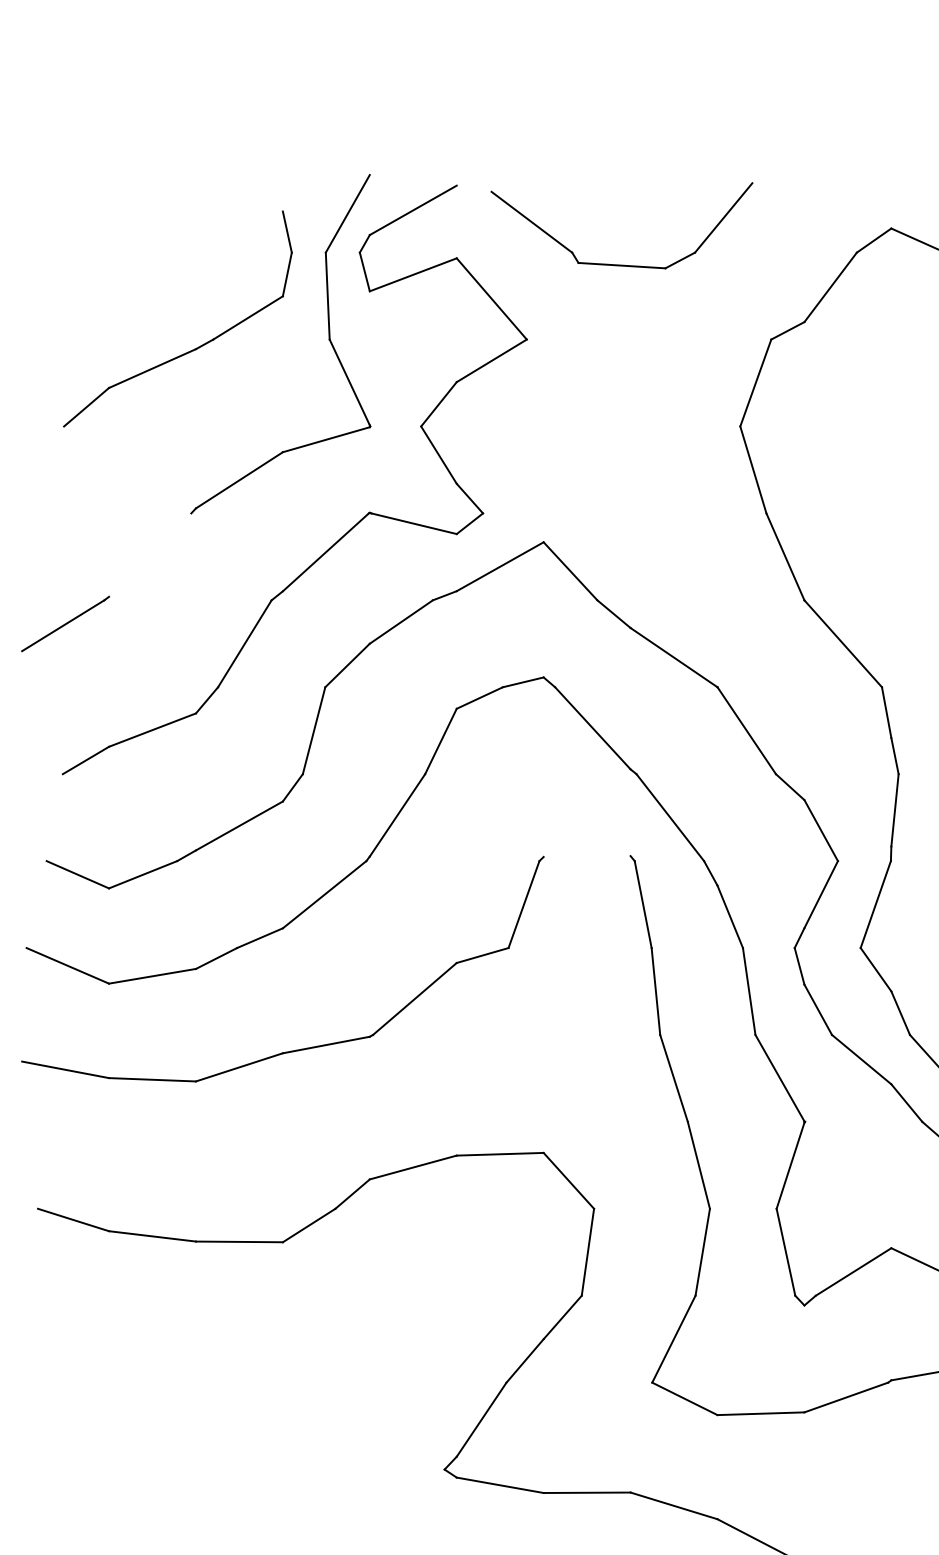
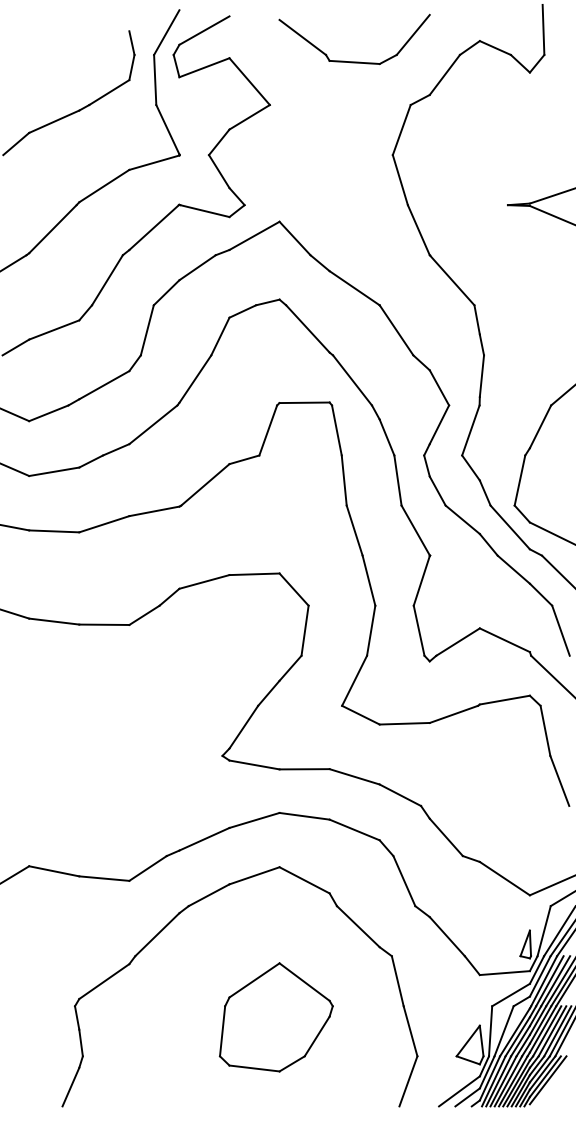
part: (621, 263) -> (354, 61), moved
line: (149, 555) -> (52, 229), added
line: (586, 856) -> (304, 402), added

